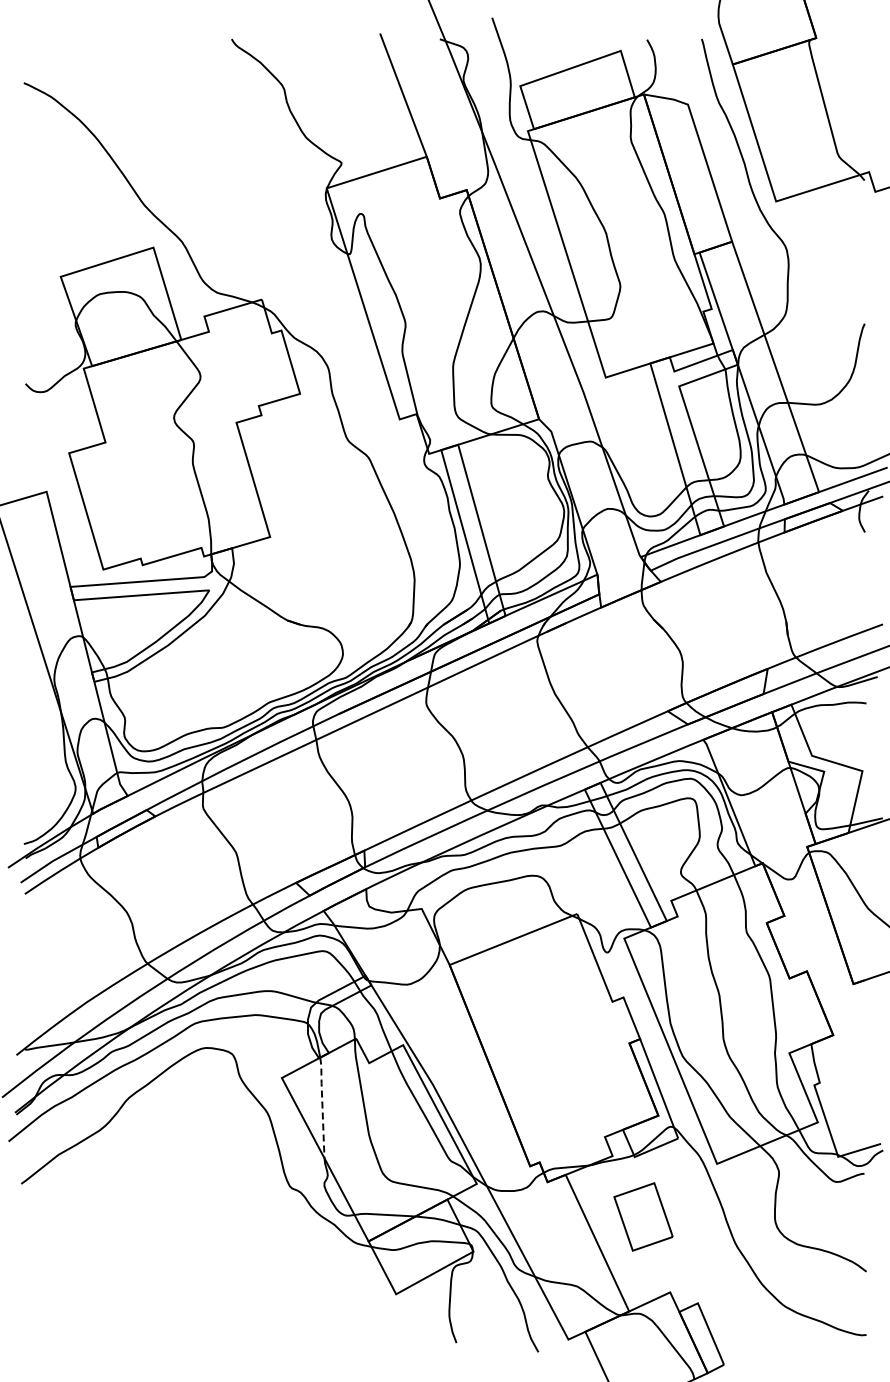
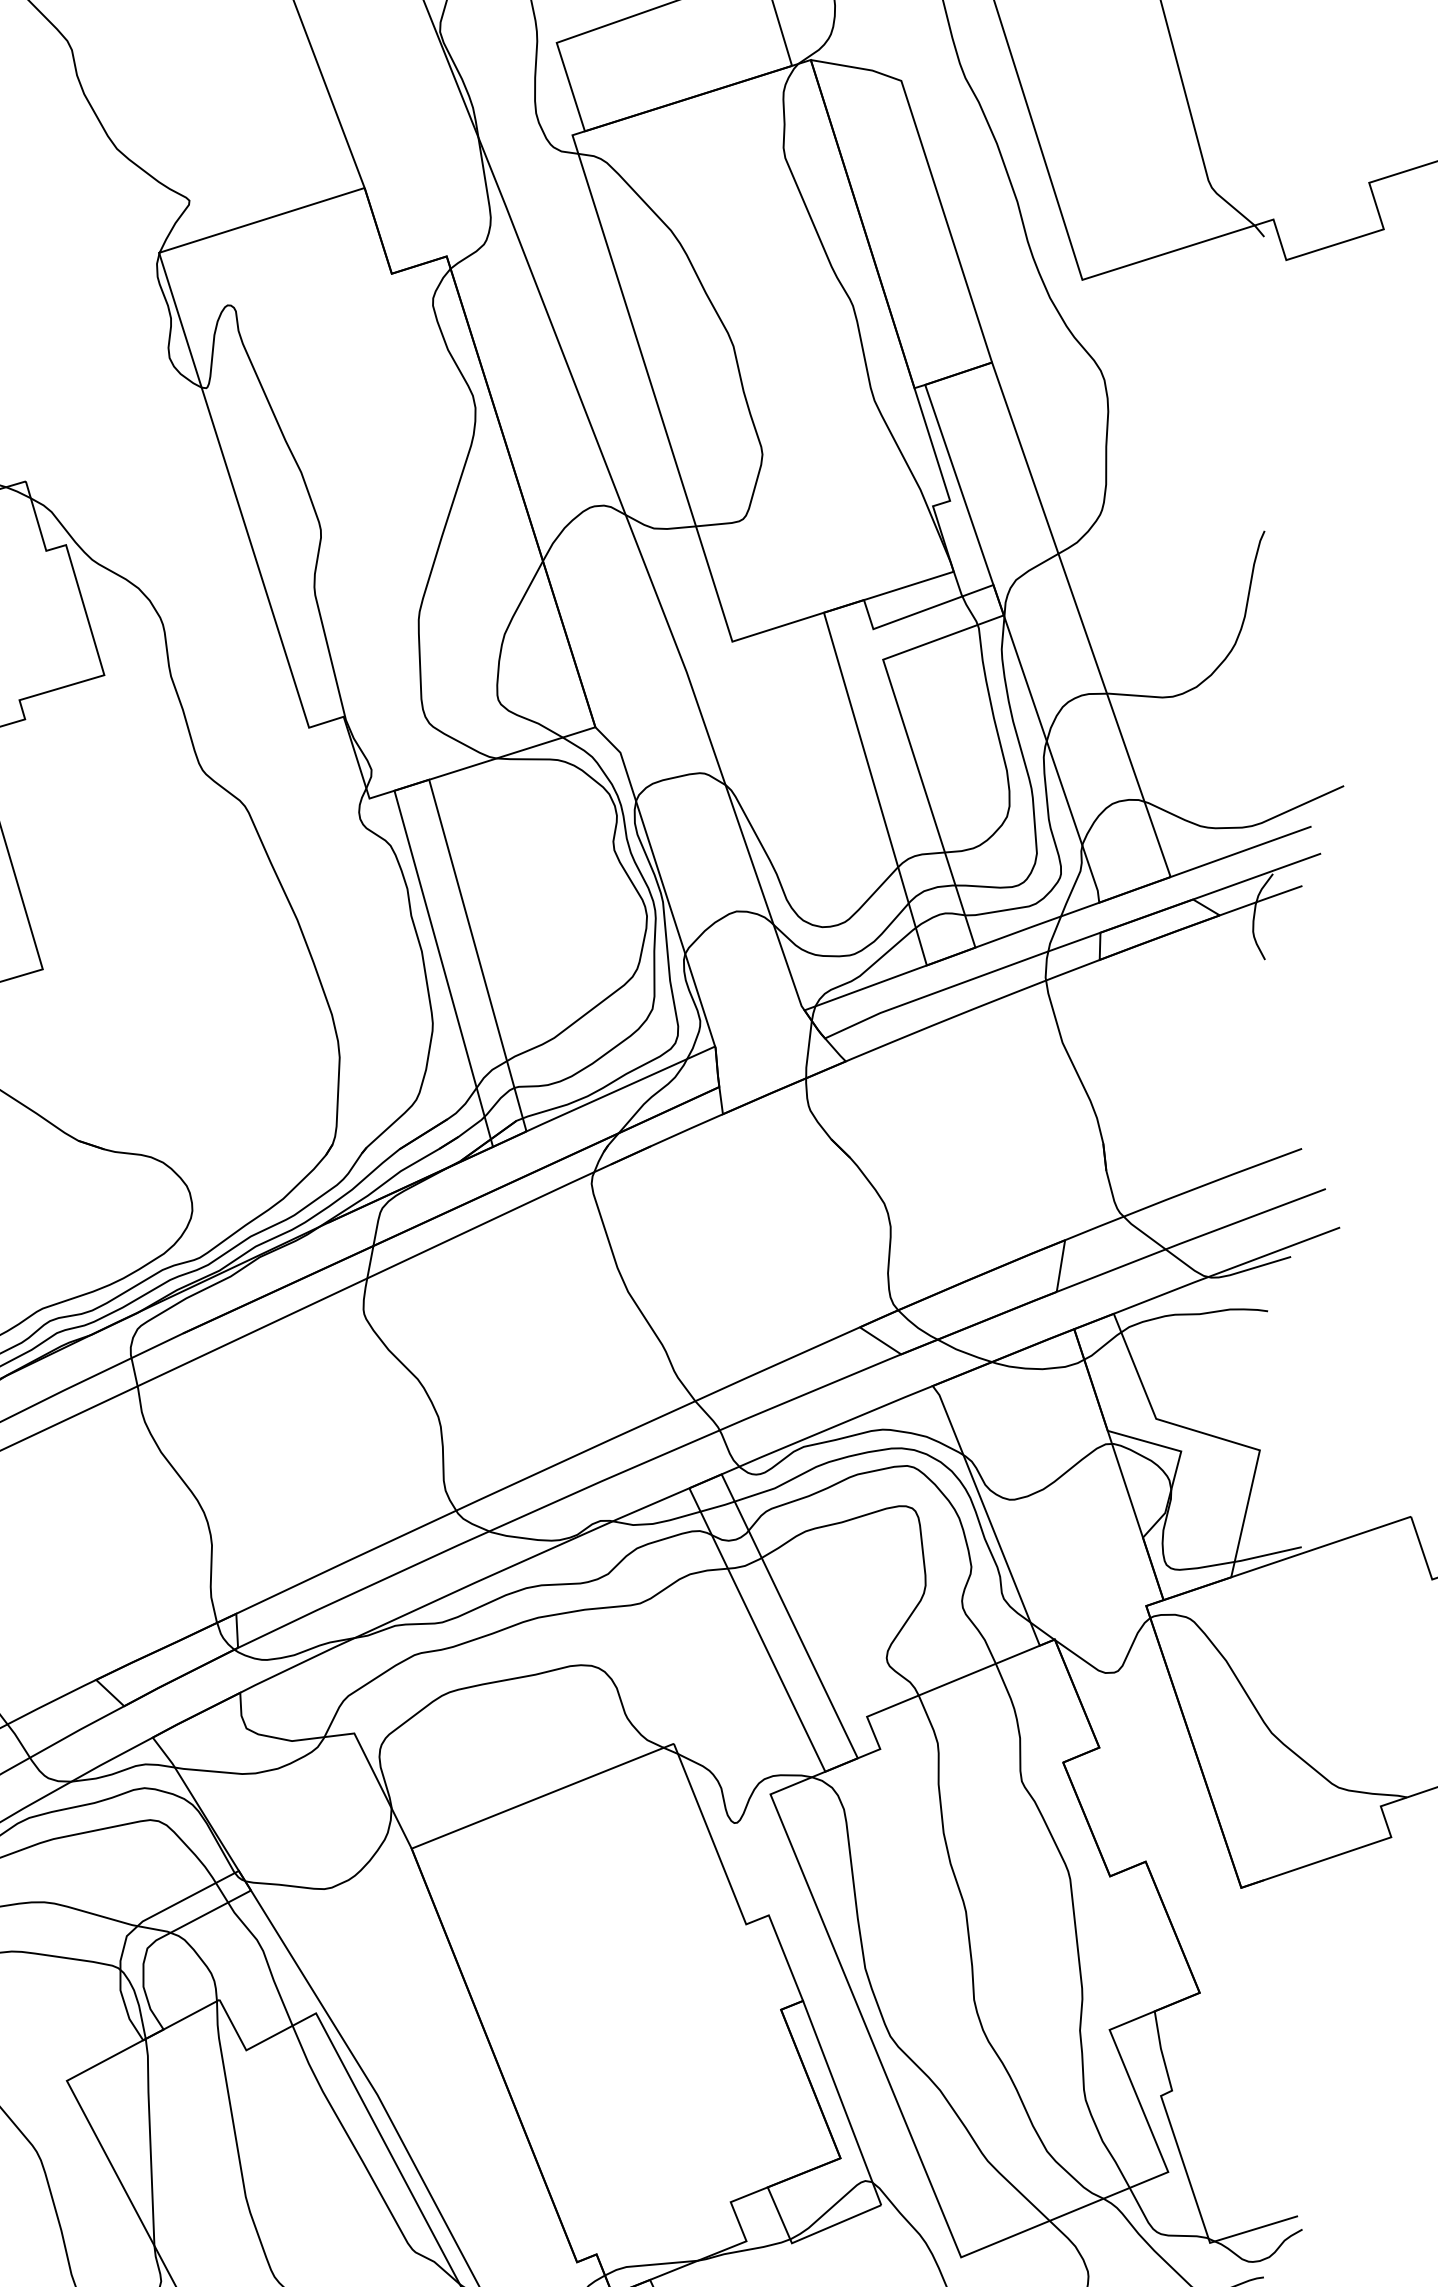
line: (322, 1106) -> (150, 2139), dashed -> solid

